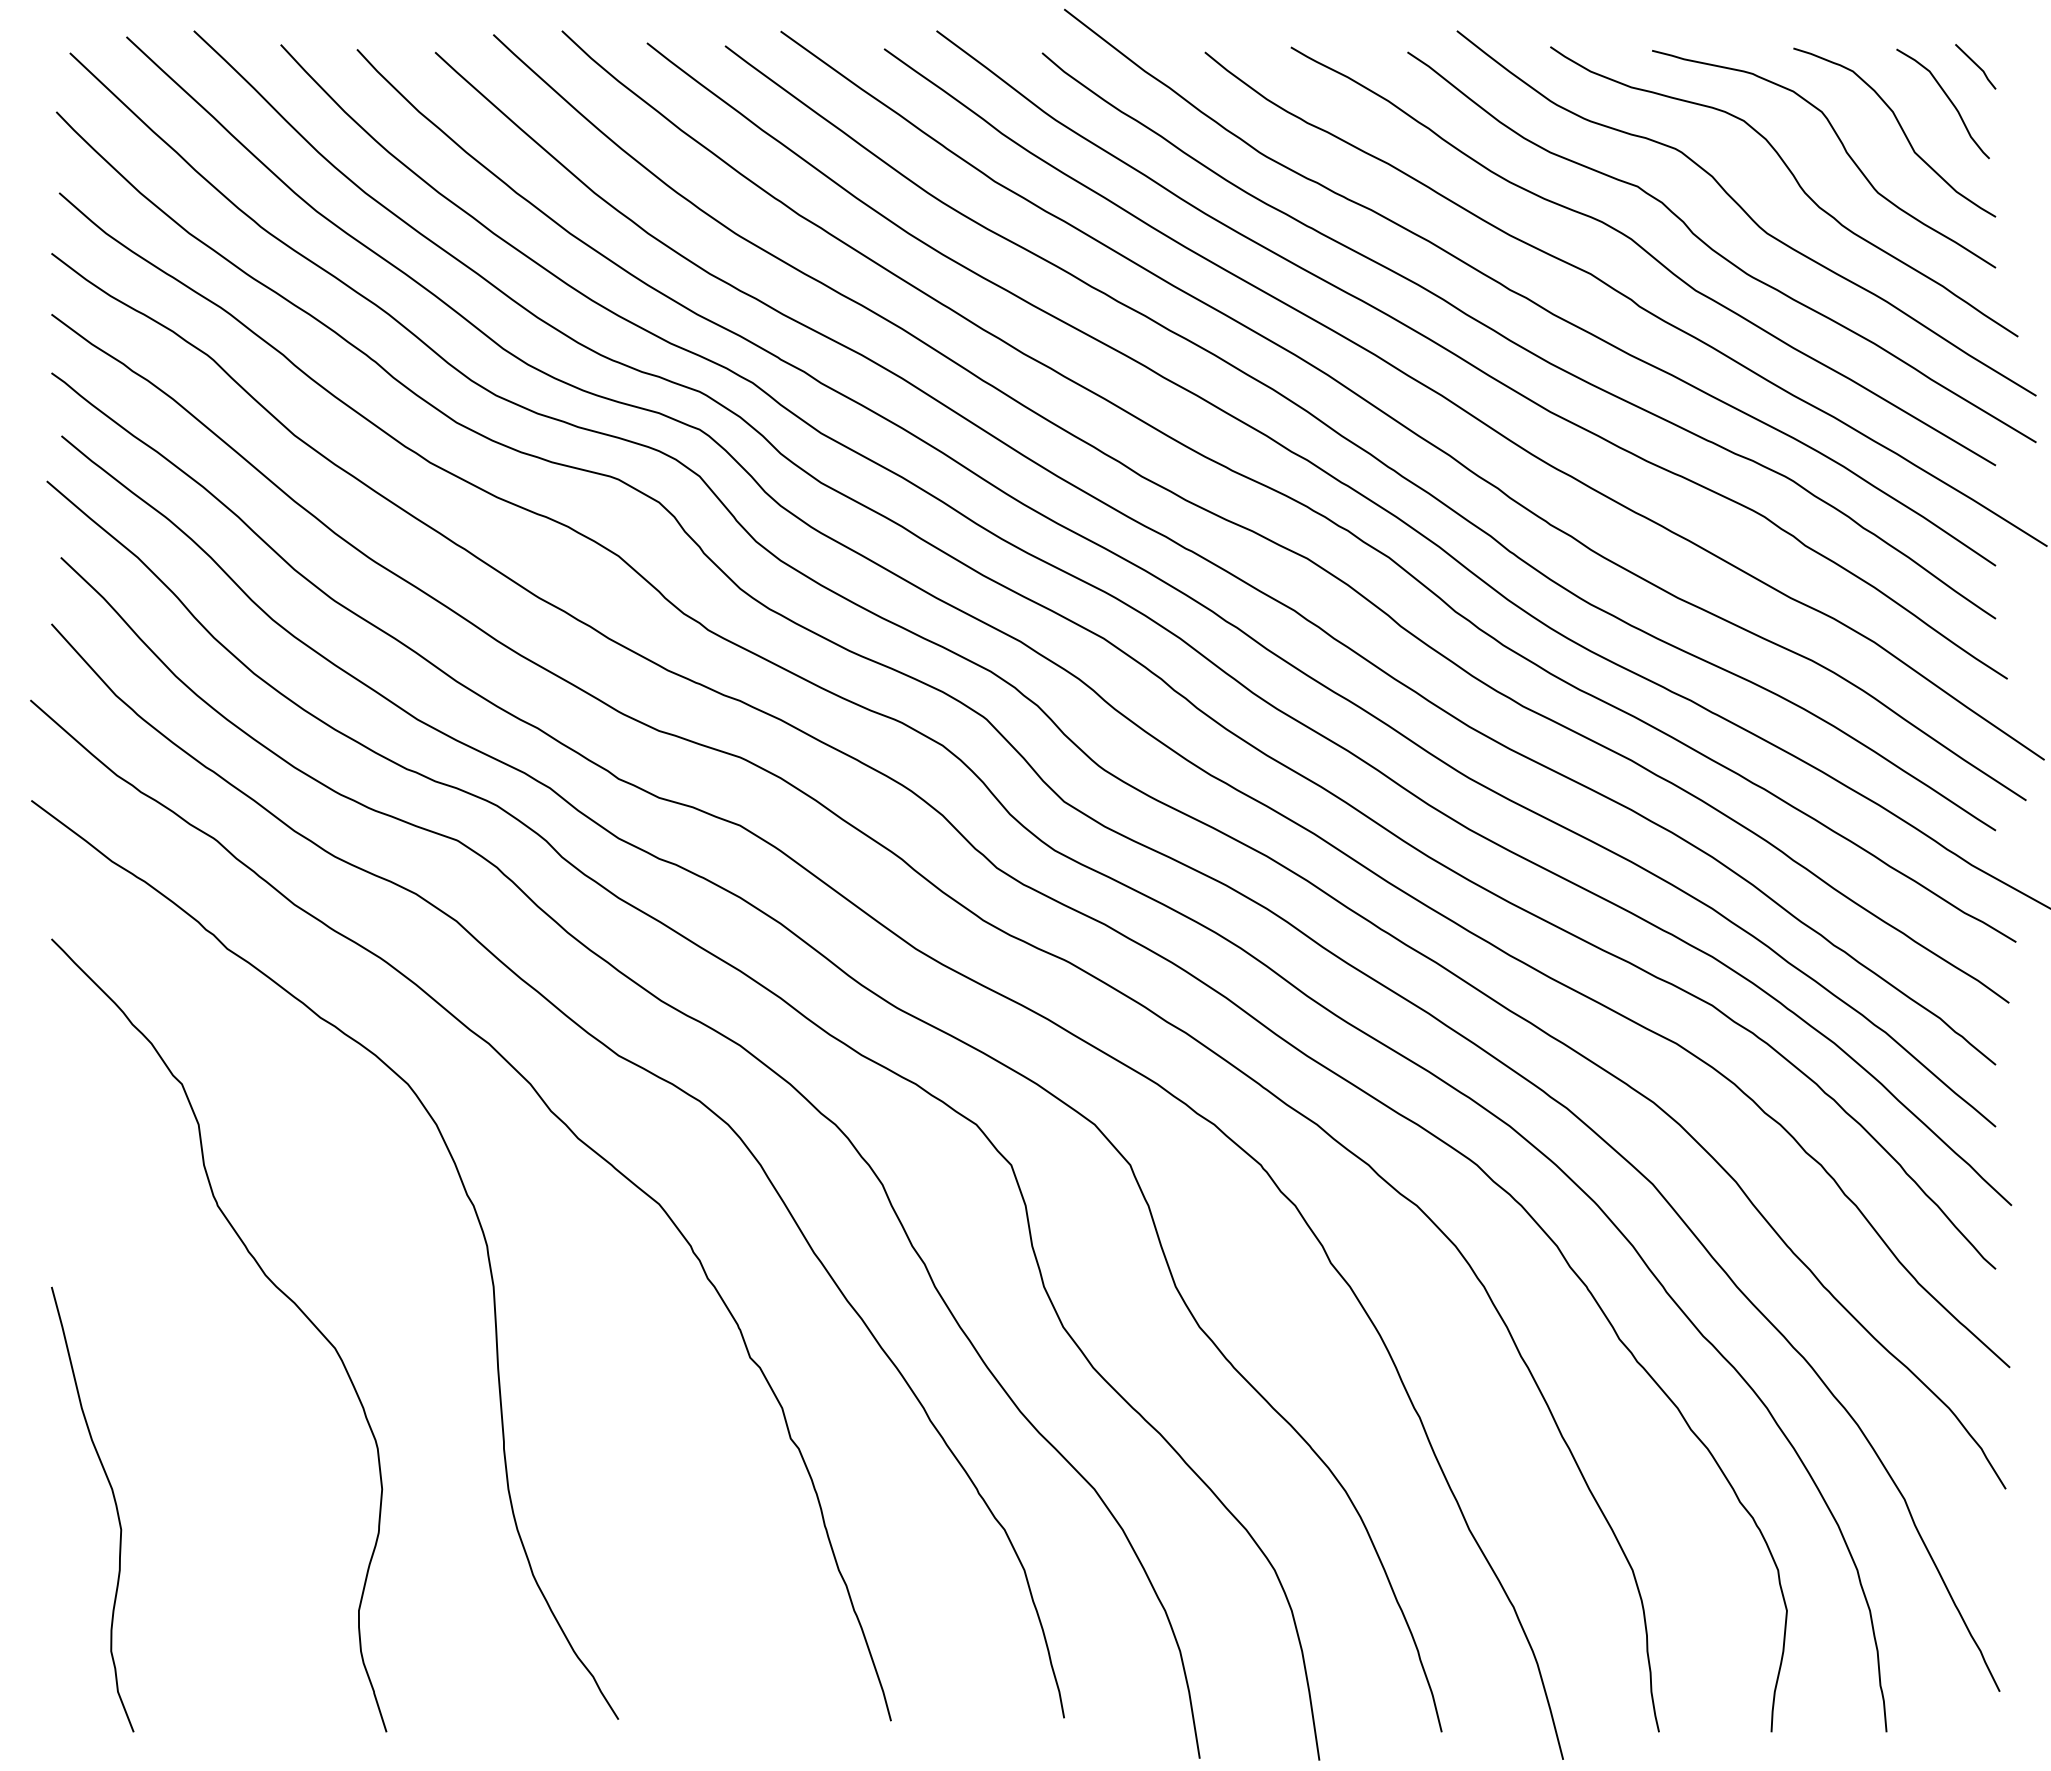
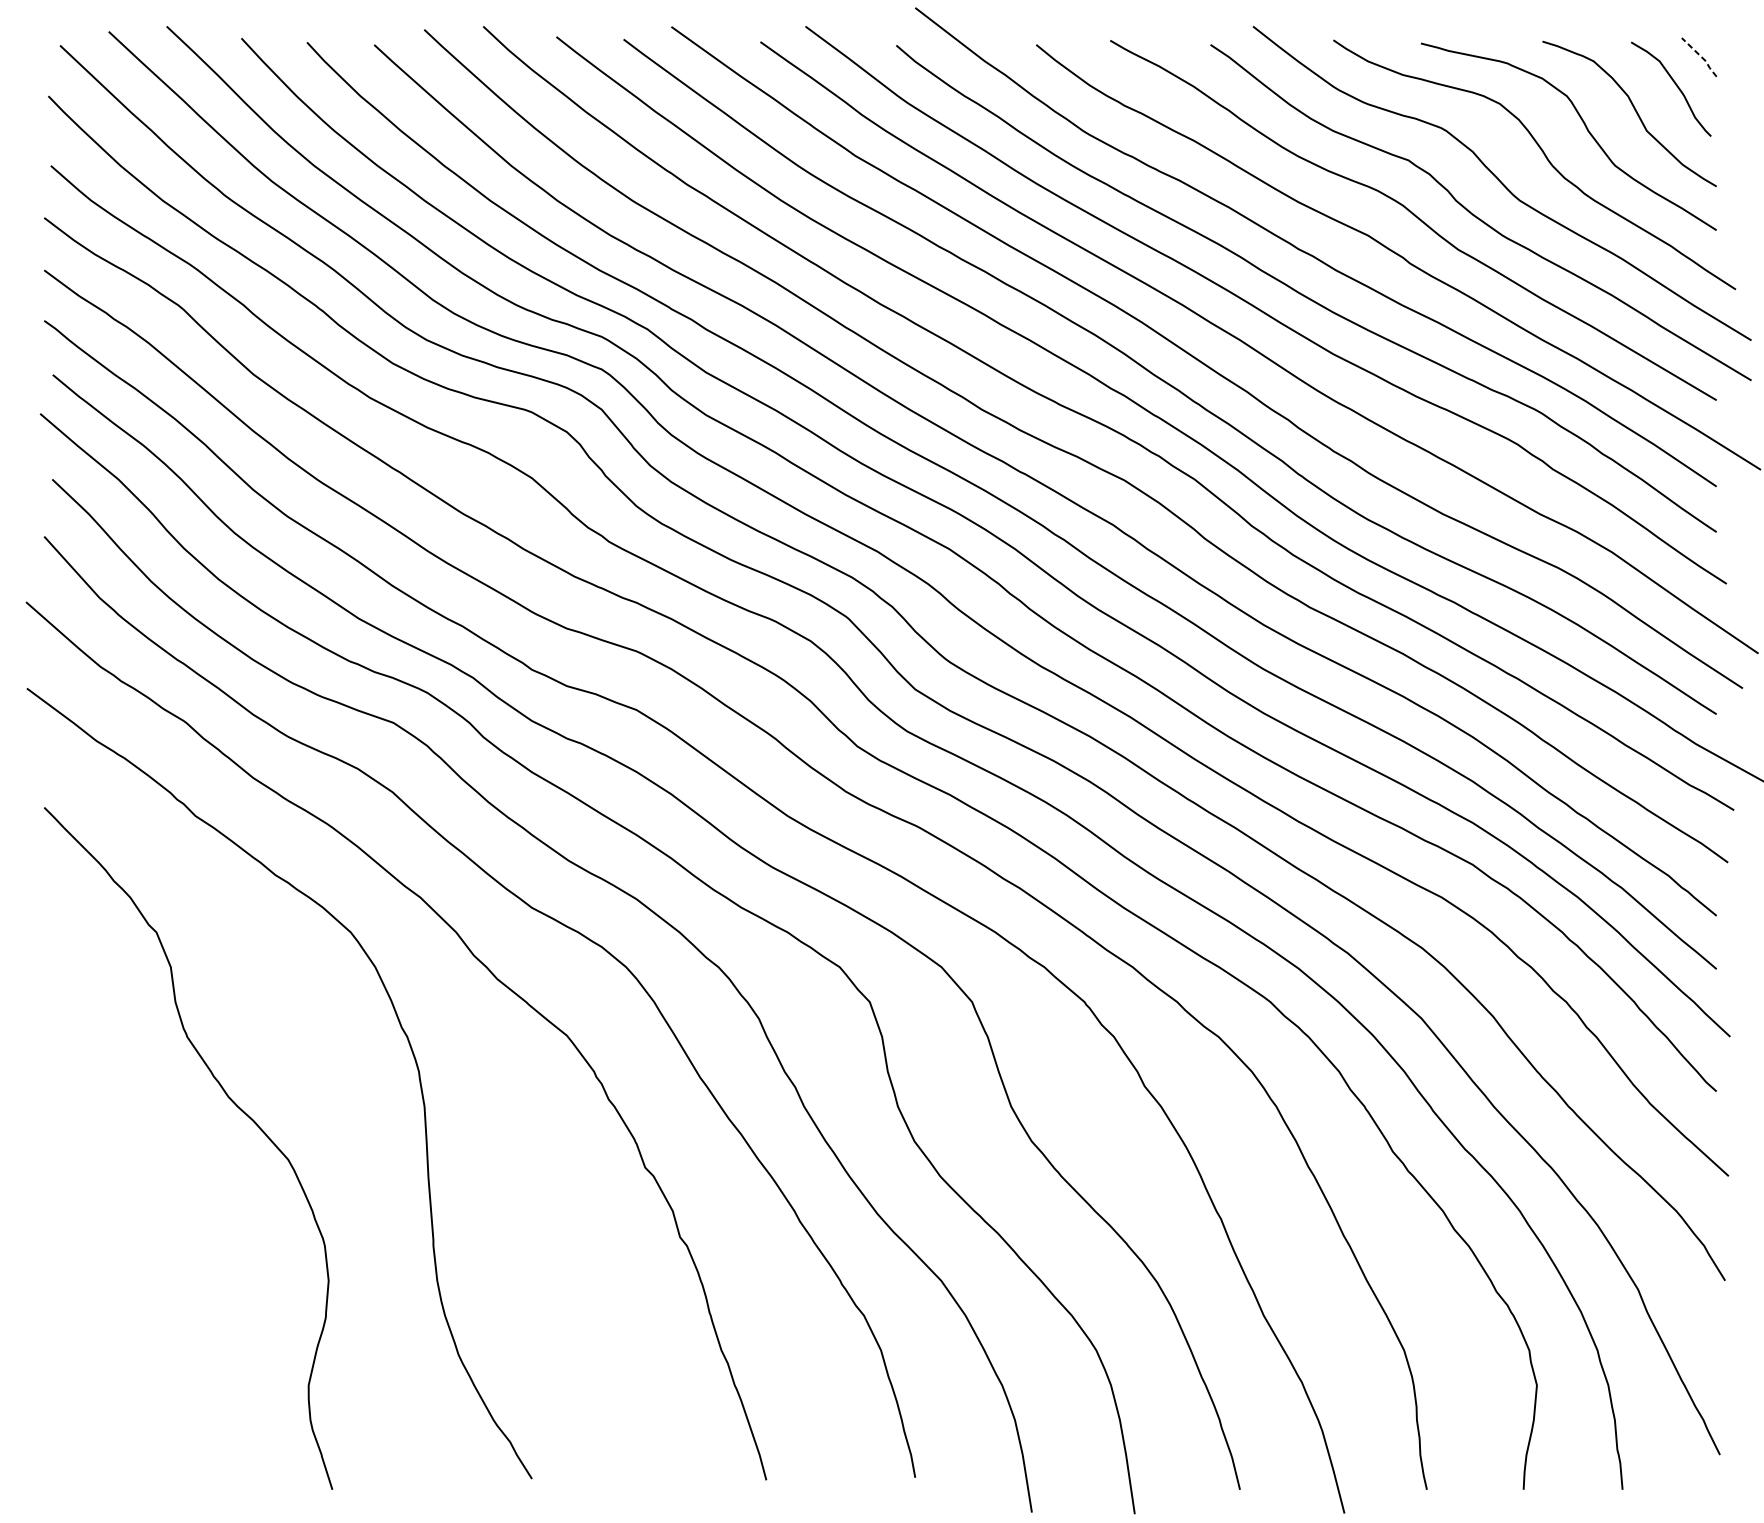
line: (1978, 66) -> (1701, 57), solid -> dashed
curve: (114, 1503) -> (98, 1293), removed

